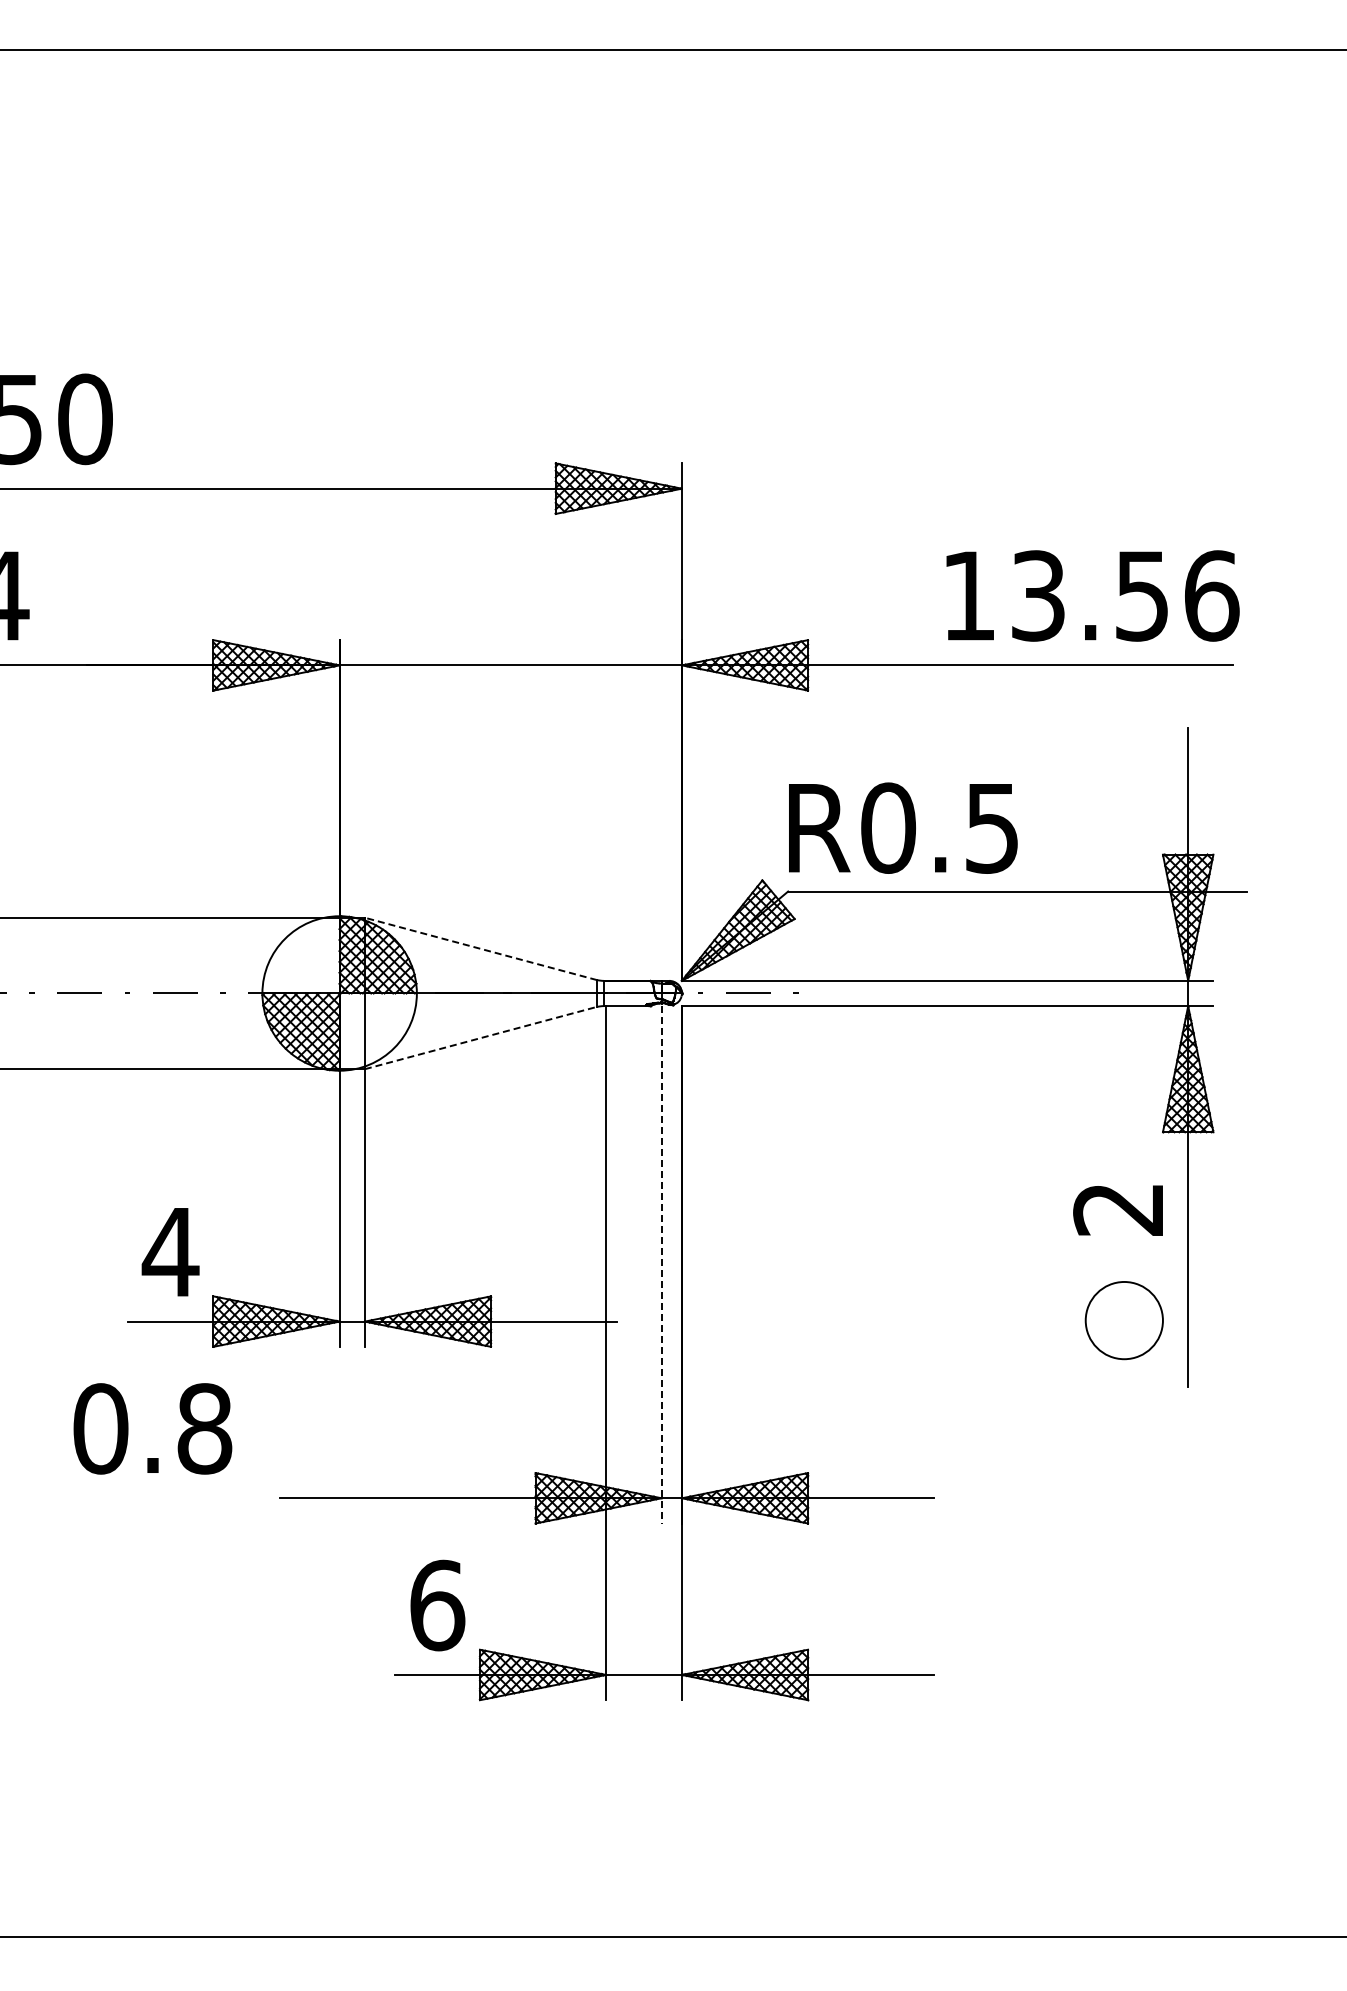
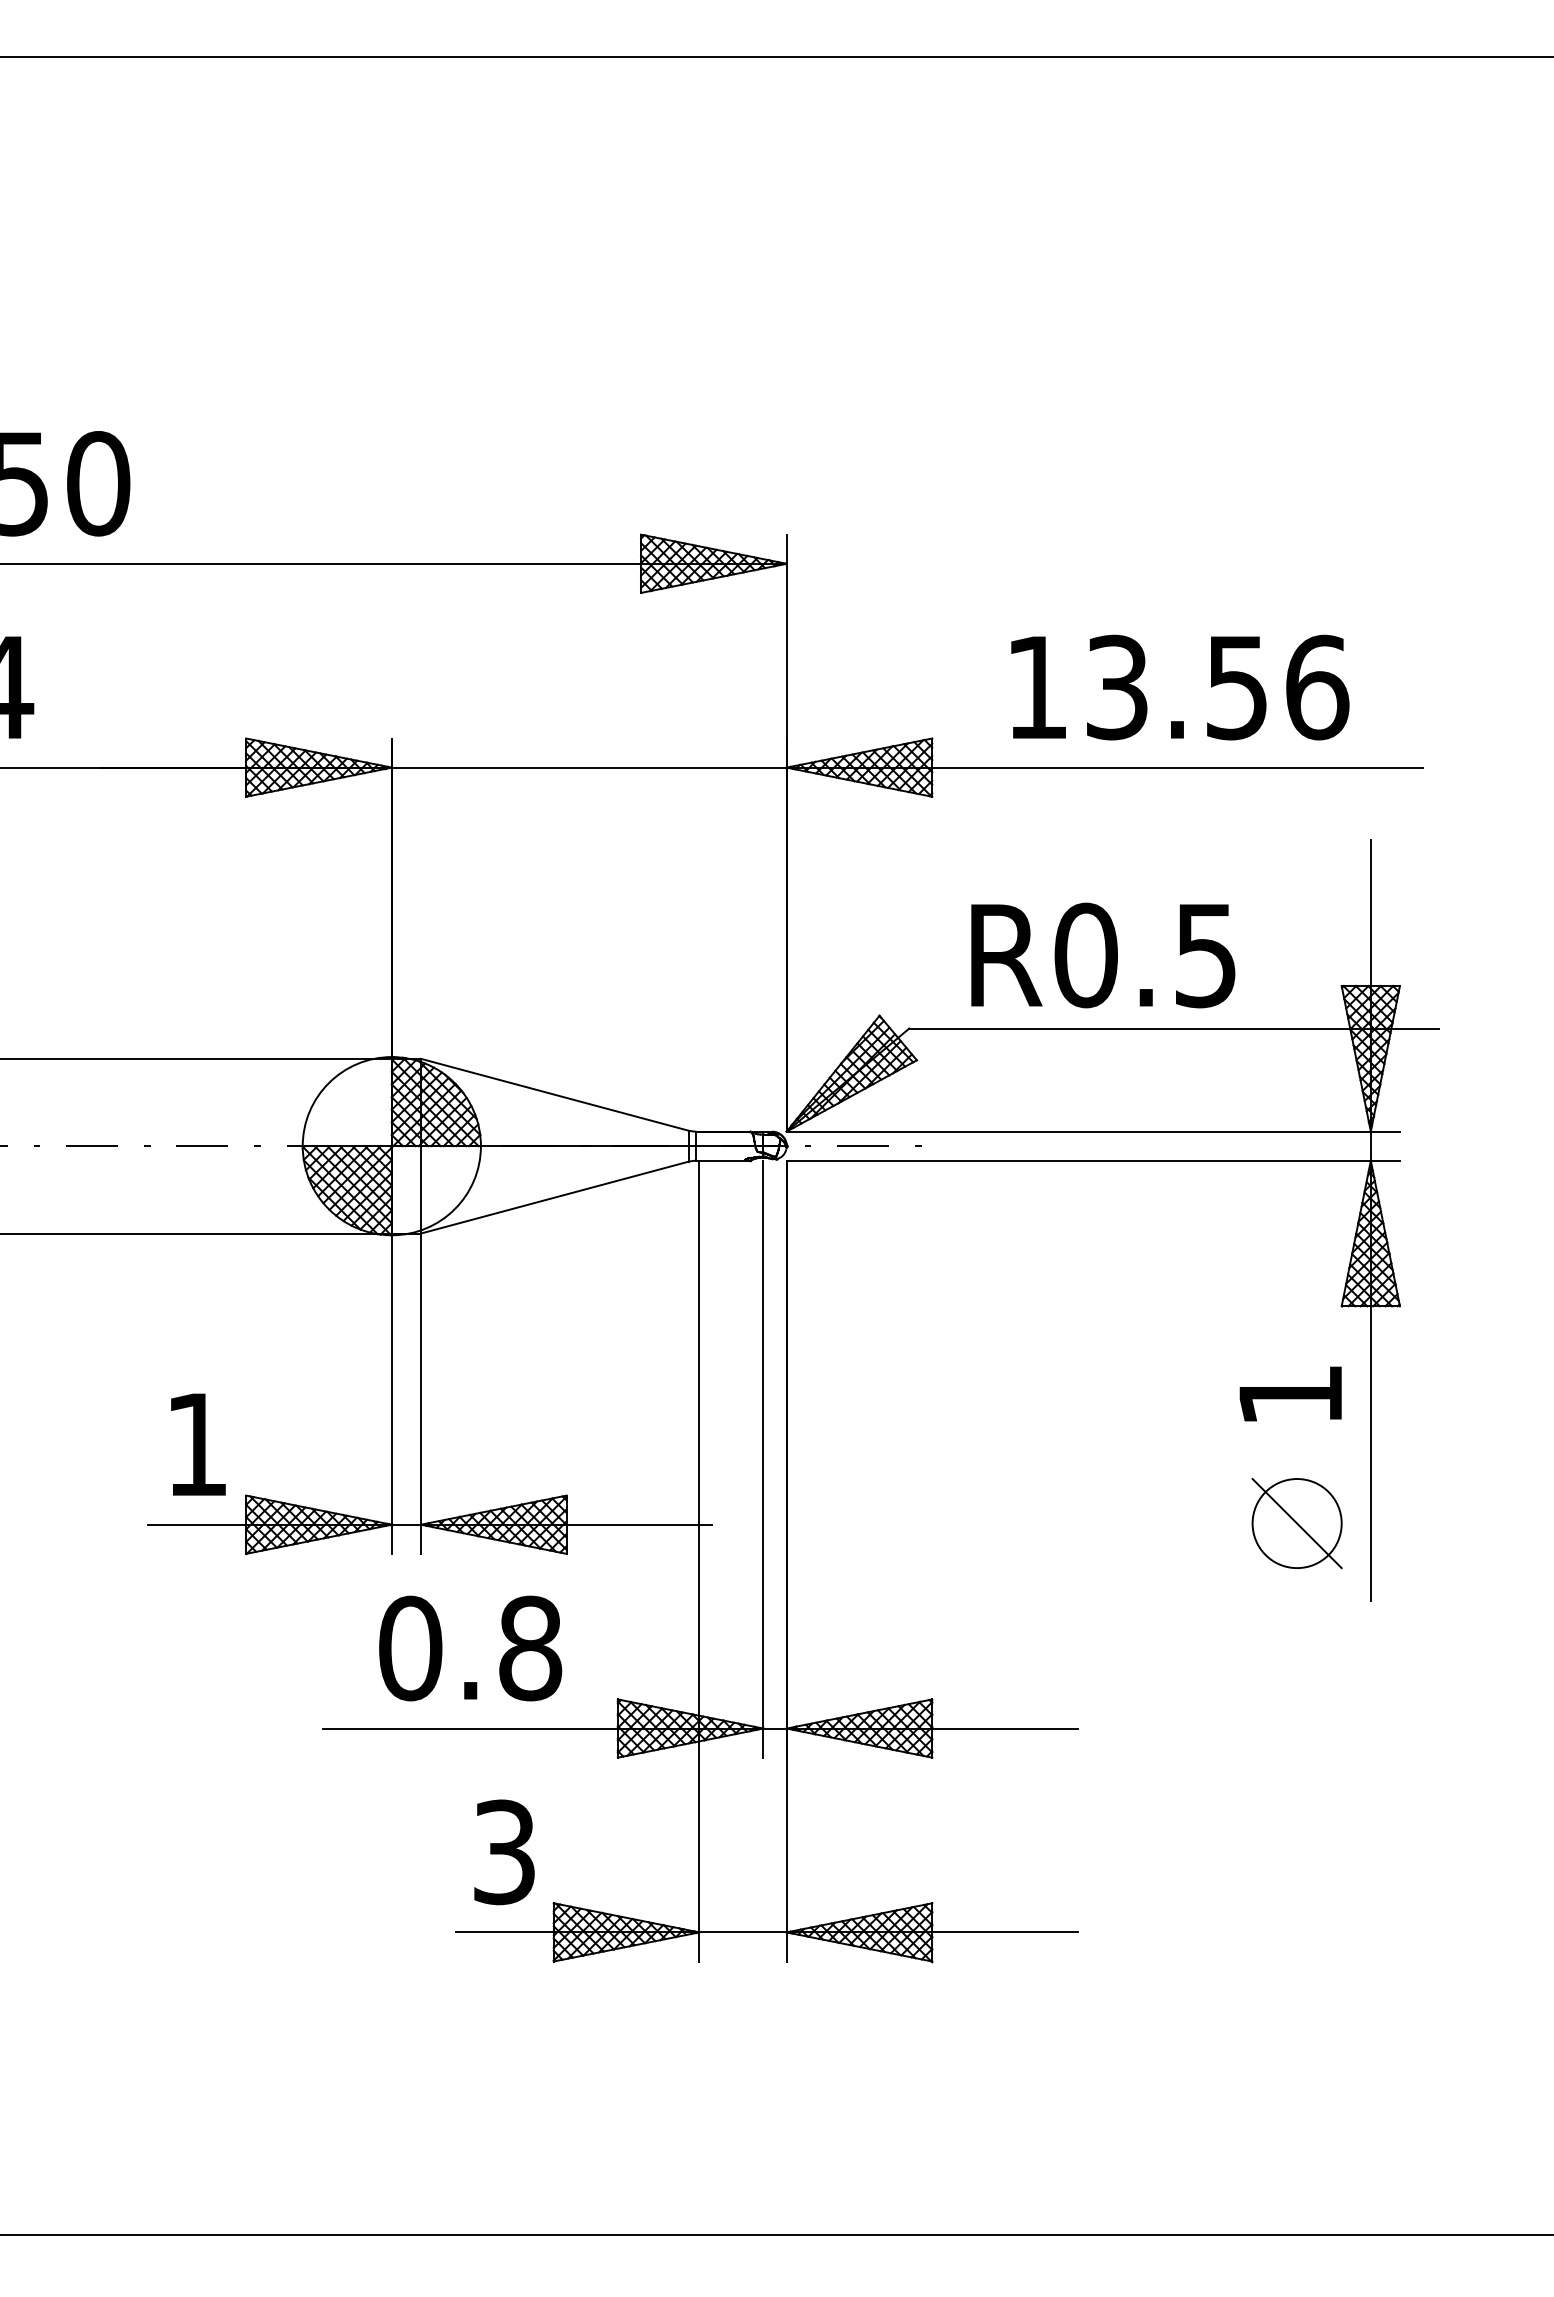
text: (1092, 595) -> (1179, 687), moved
text: (903, 827) -> (1103, 954), moved
line: (480, 948) -> (554, 1094), dashed -> solid
line: (481, 1037) -> (555, 1196), dashed -> solid
text: (1117, 1209) -> (1289, 1395), 2 -> 1
text: (170, 1252) -> (196, 1445), 4 -> 1
line: (661, 1264) -> (763, 1458), dashed -> solid
line: (1123, 1320) -> (1296, 1523), added
text: (152, 1428) -> (470, 1648), moved
text: (437, 1605) -> (504, 1852), 6 -> 3

